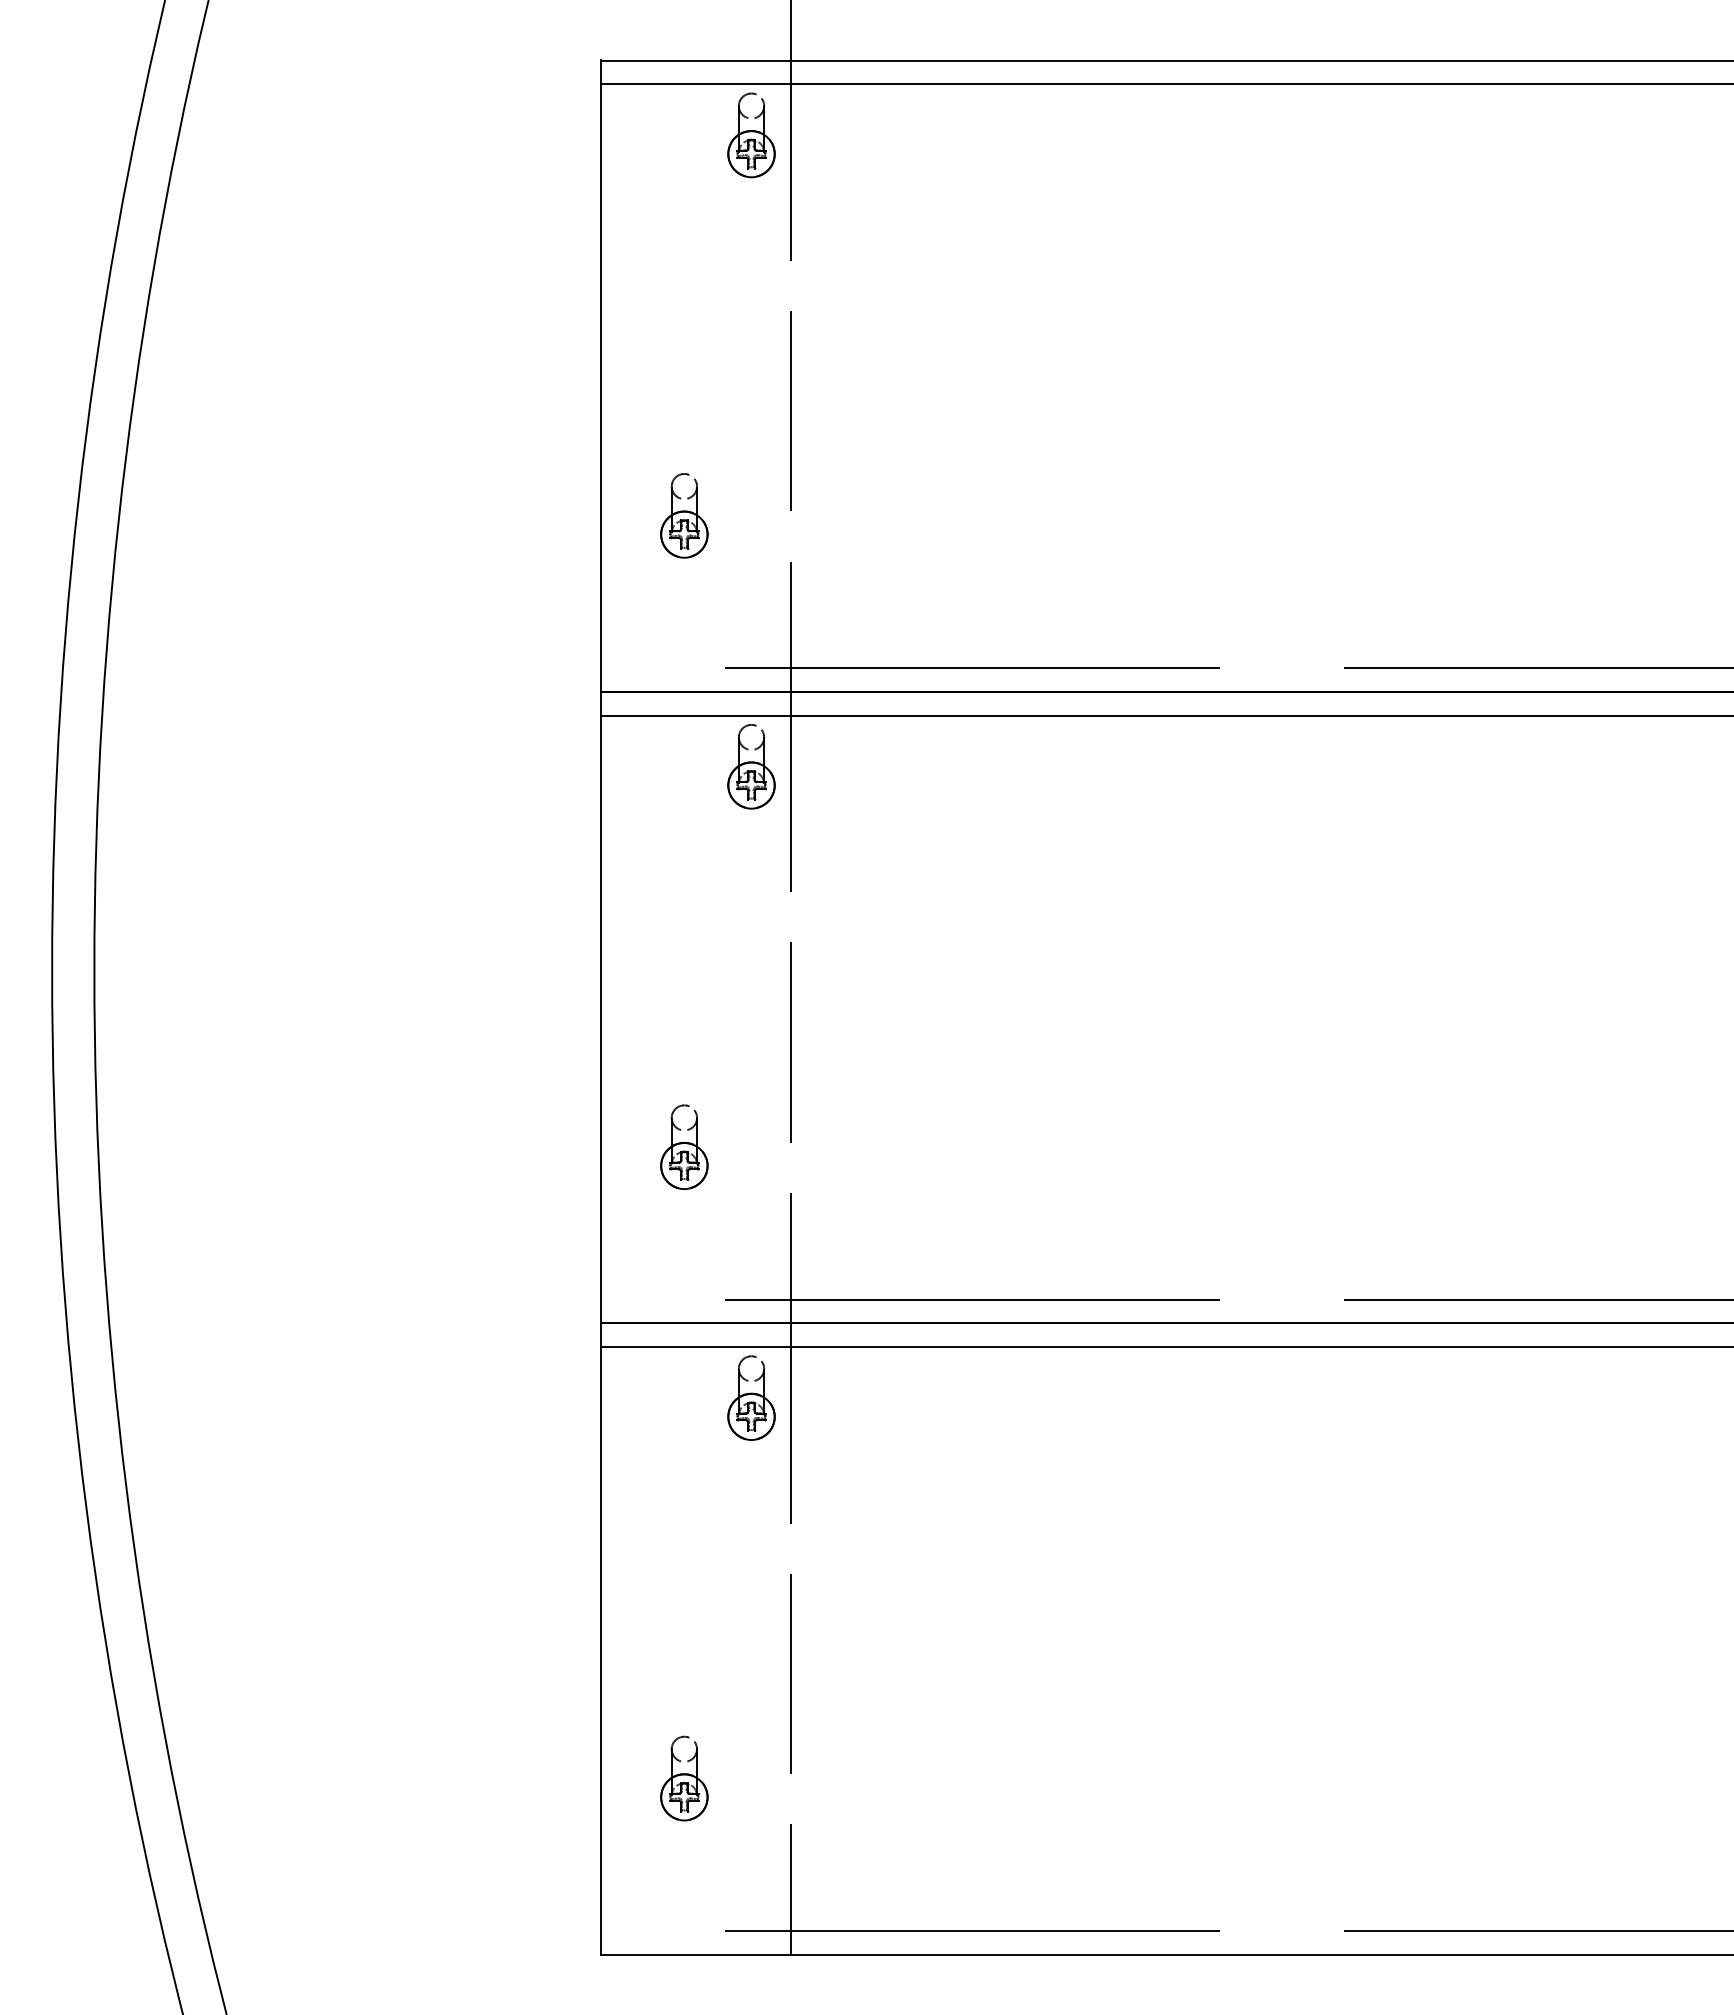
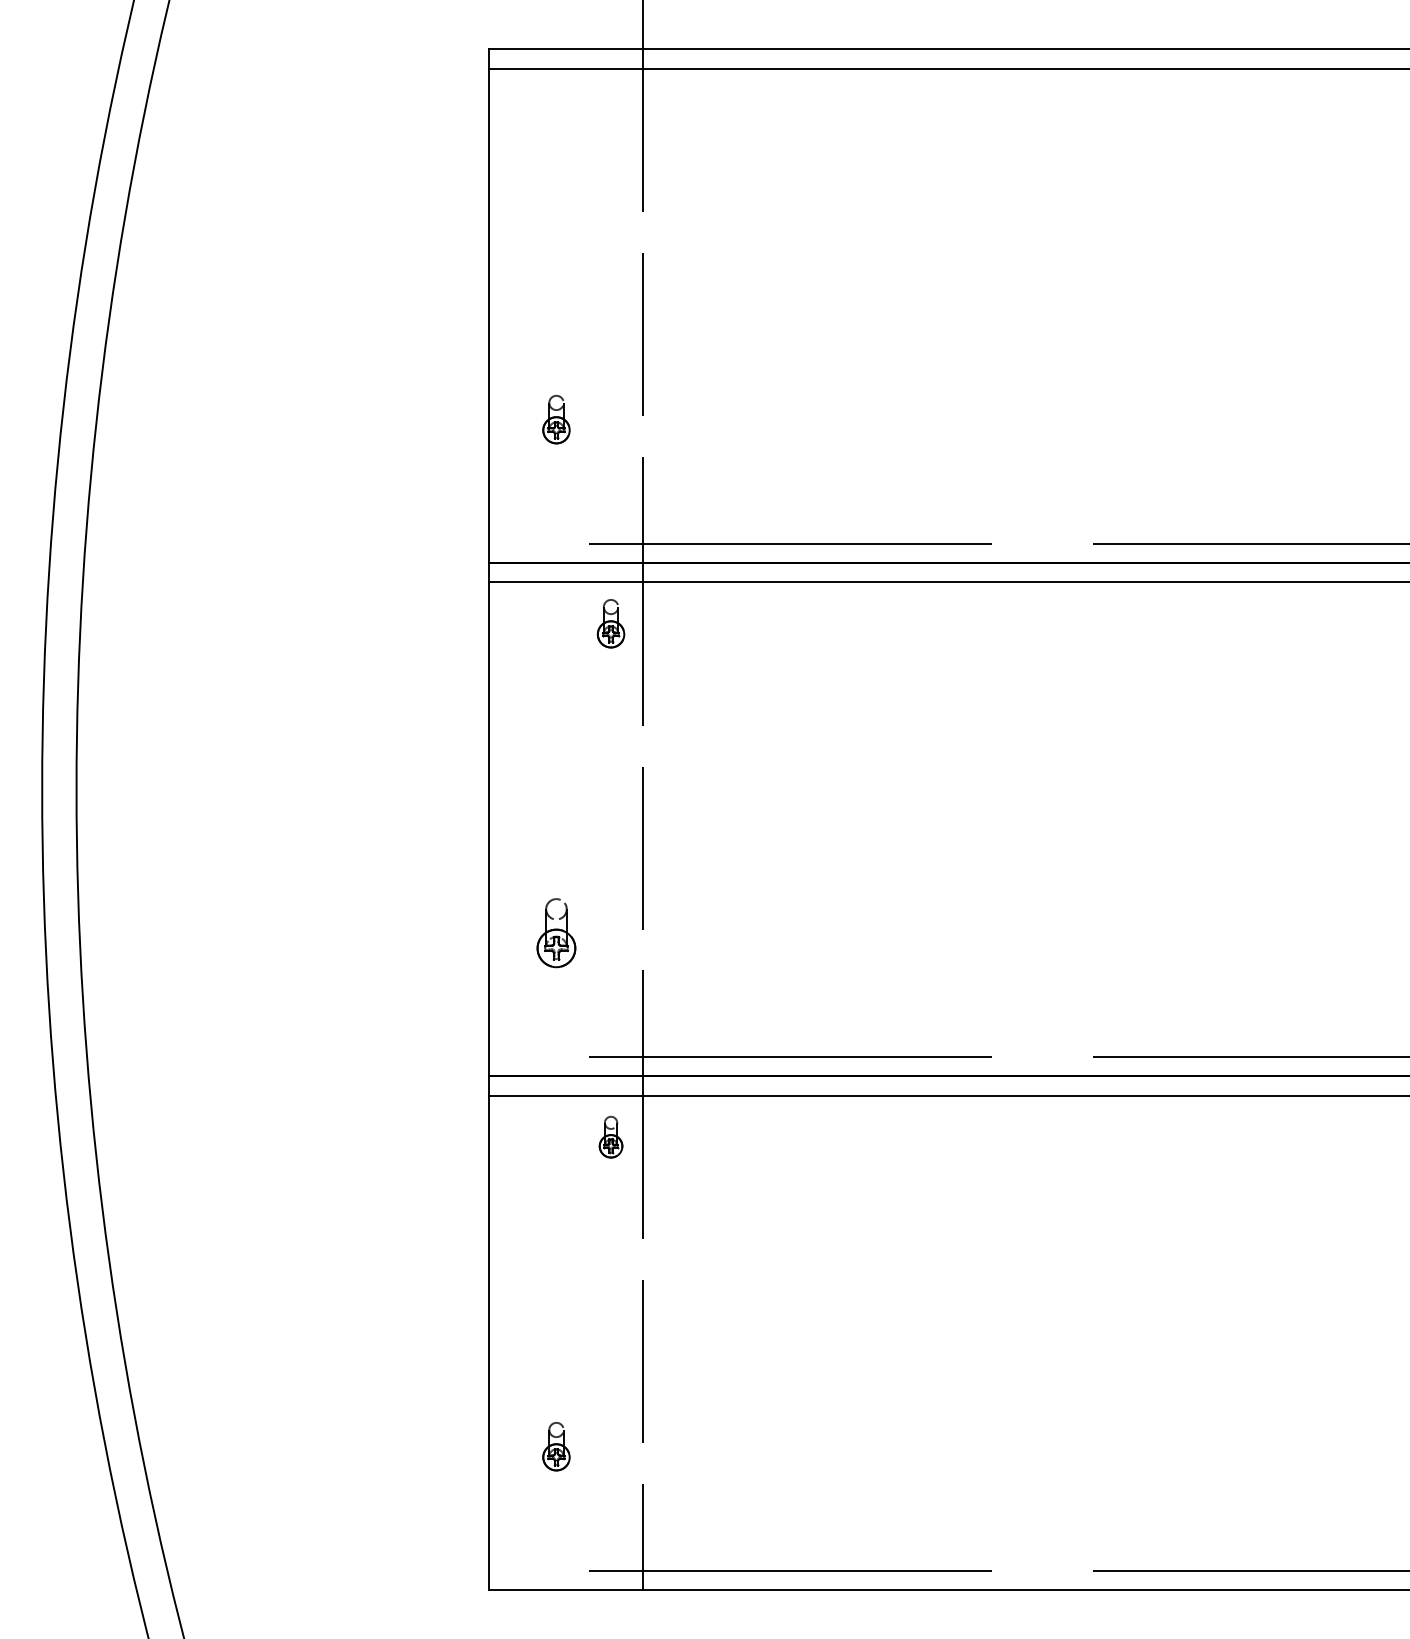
part: (751, 135) -> (611, 110), removed
part: (684, 515) -> (556, 419), size x0.7
part: (751, 766) -> (611, 623), size x0.7
part: (751, 1397) -> (611, 1136), size x0.6
part: (684, 1778) -> (556, 1446), size x0.7

